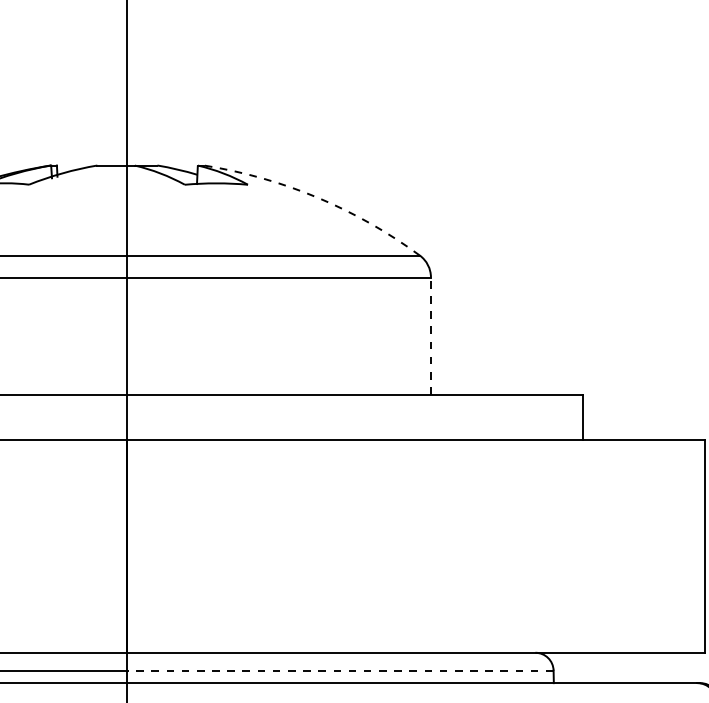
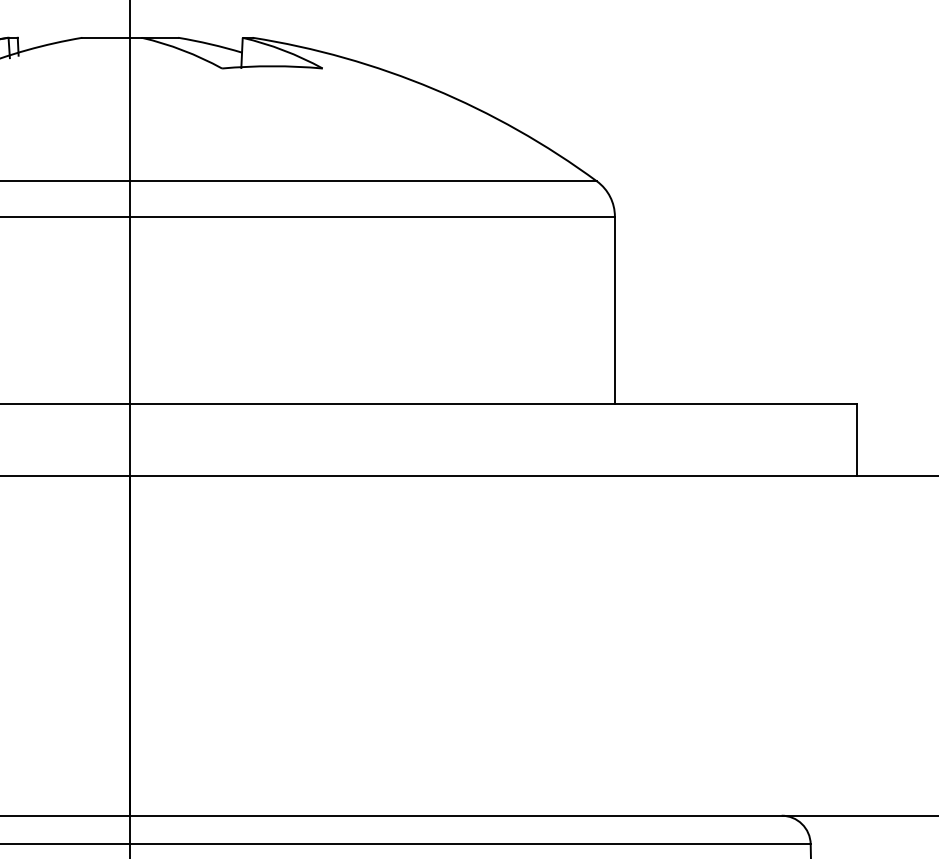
arc: (317, 197) -> (433, 88), dashed -> solid
line: (430, 336) -> (614, 310), dashed -> solid
line: (340, 670) -> (470, 843), dashed -> solid

